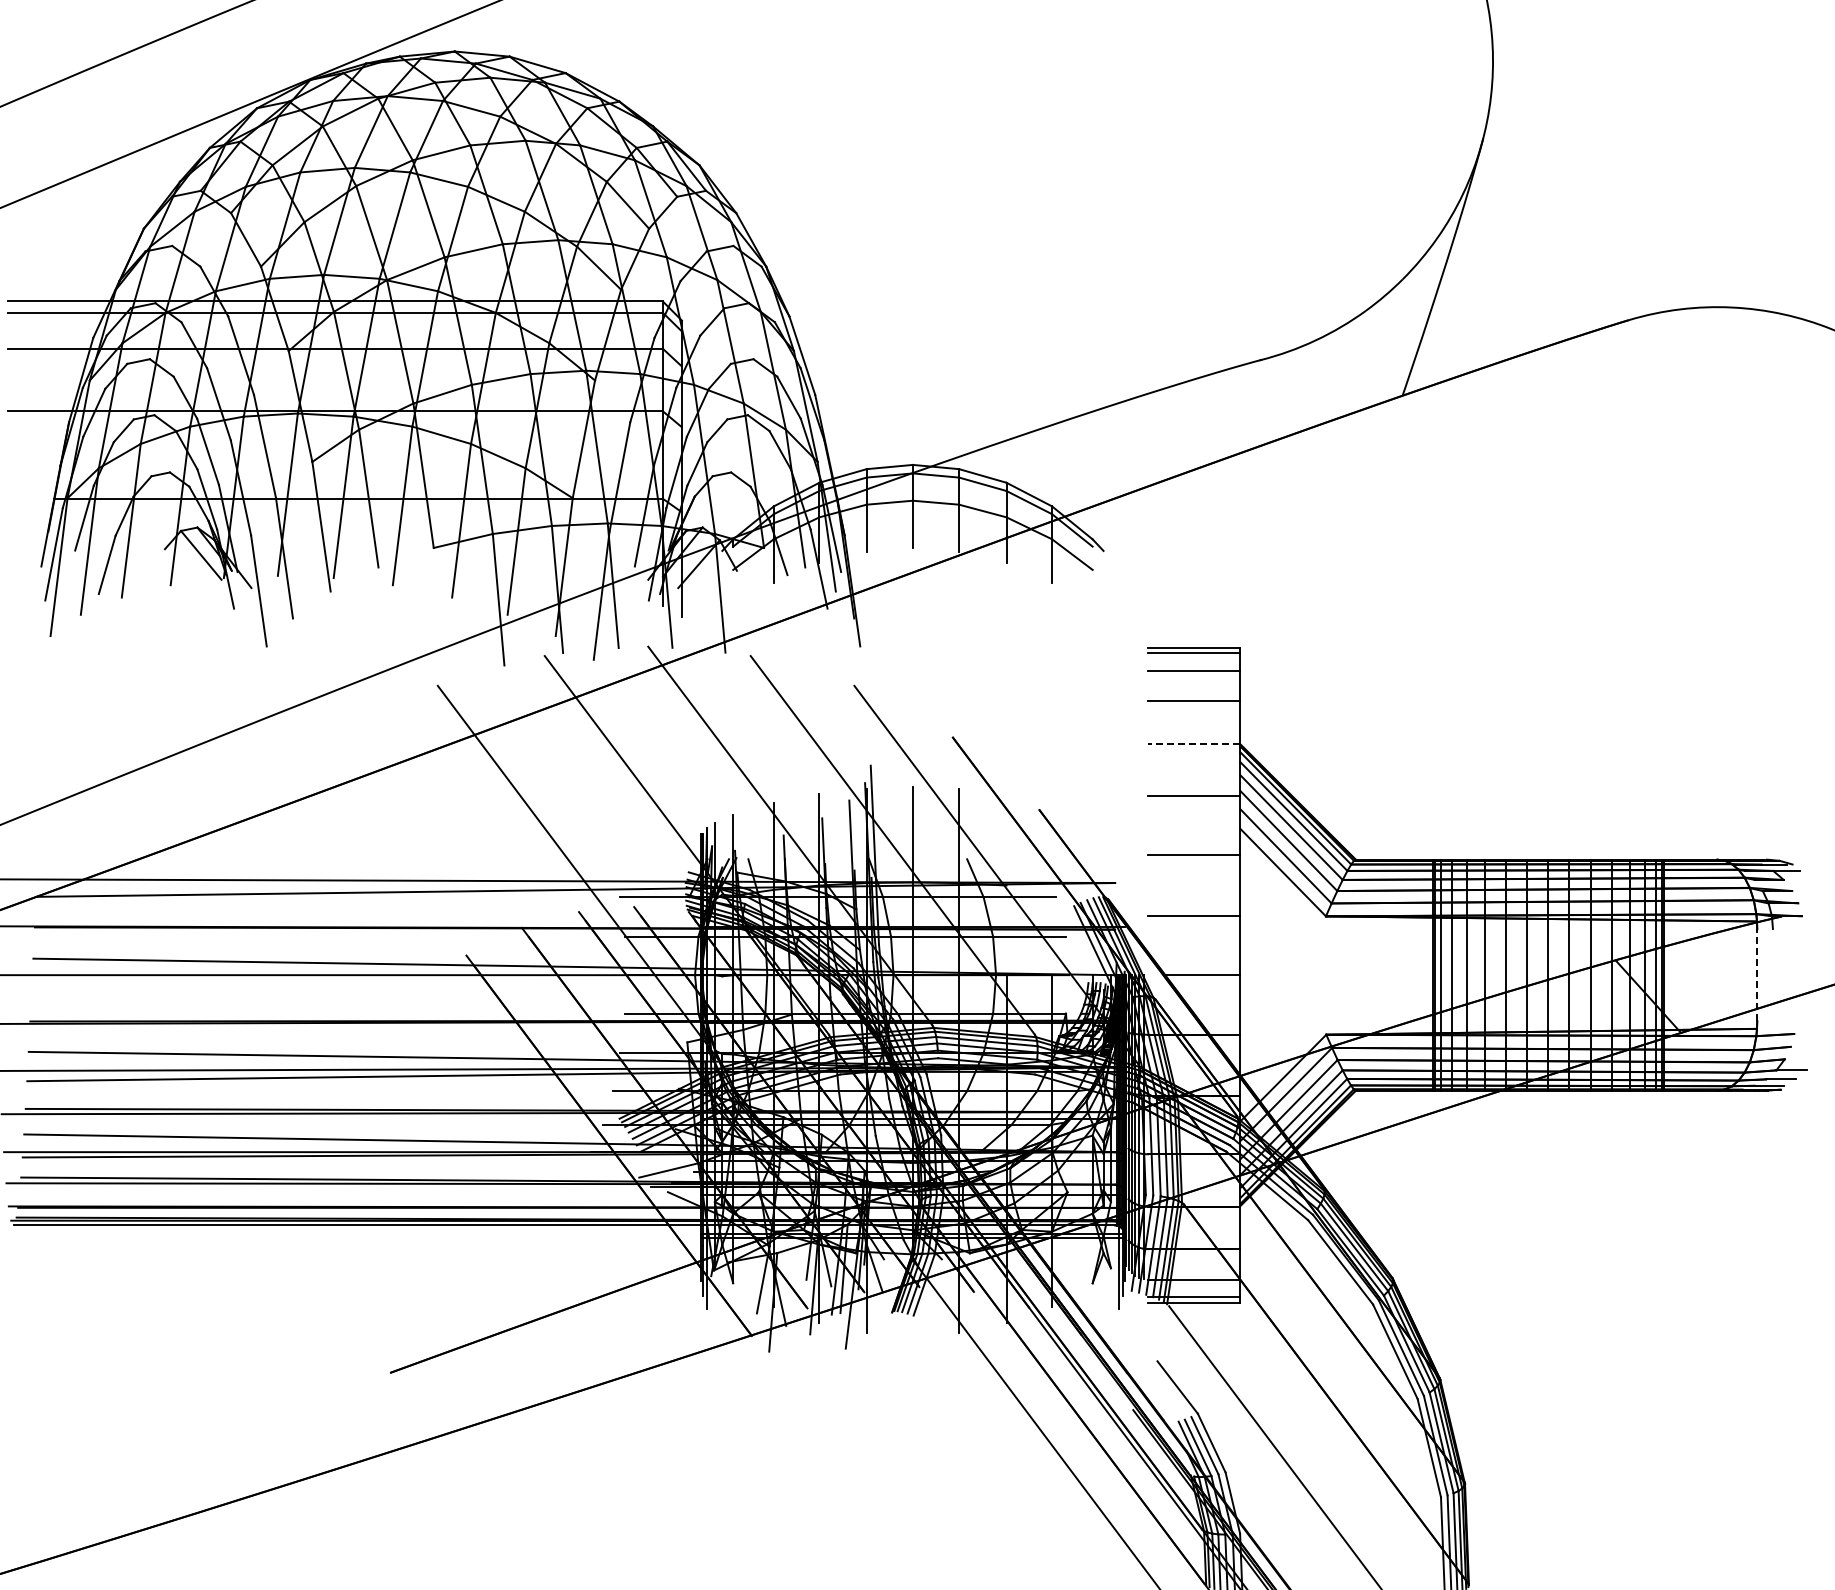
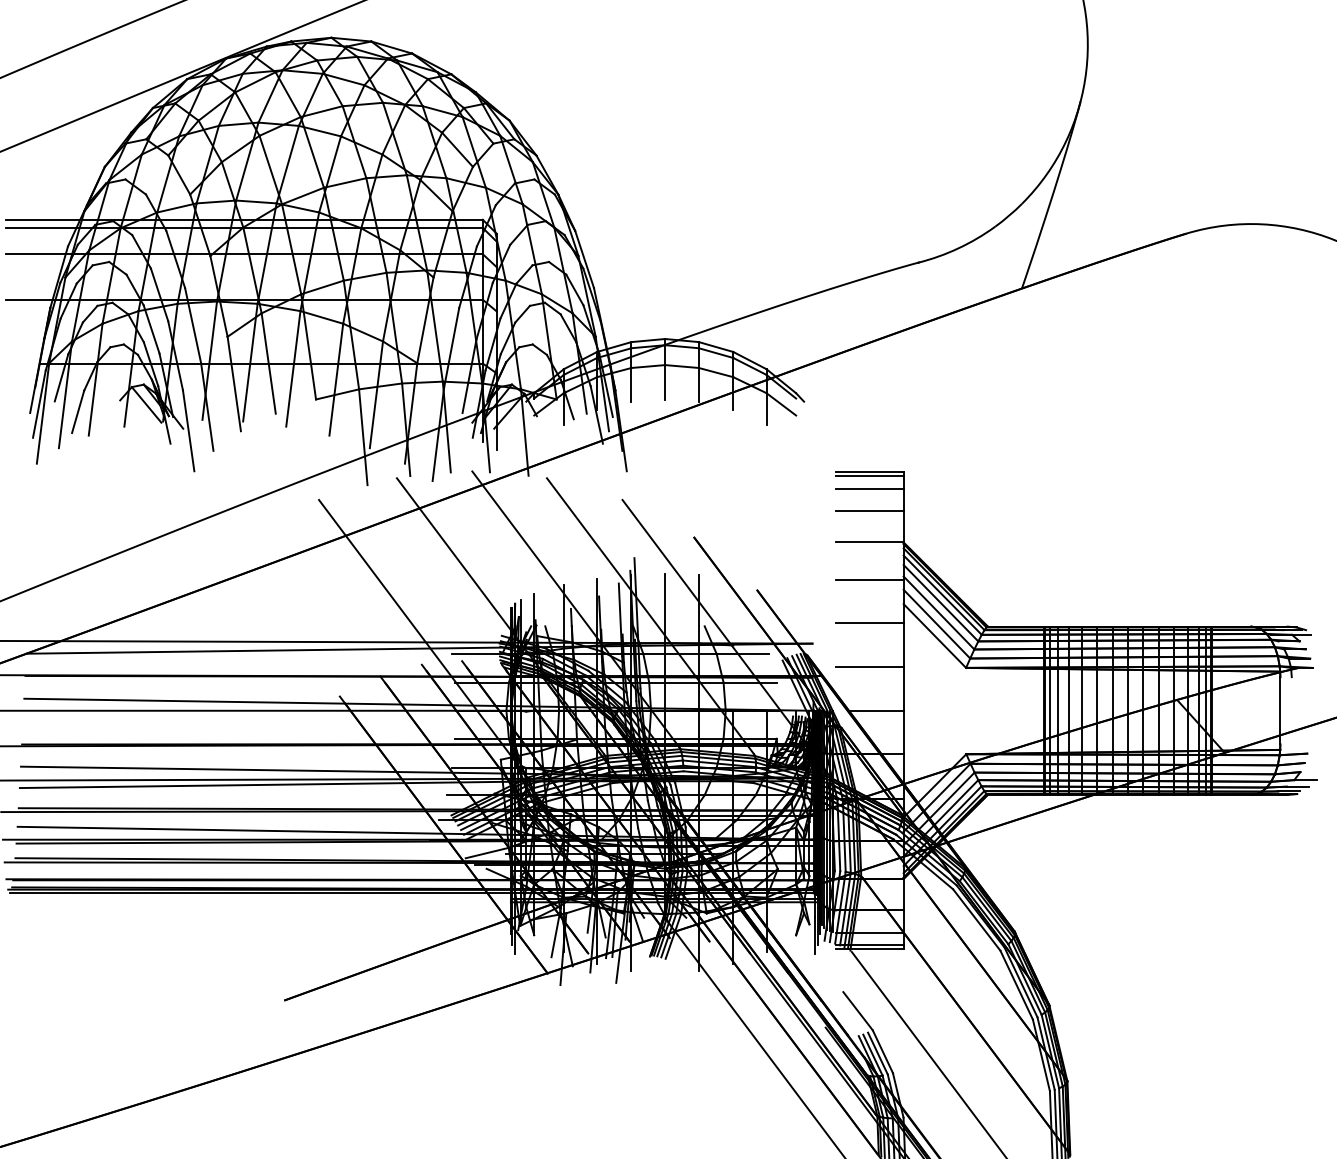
line: (1193, 743) -> (869, 541), dashed -> solid
line: (1757, 974) -> (1280, 710), dashed -> solid

